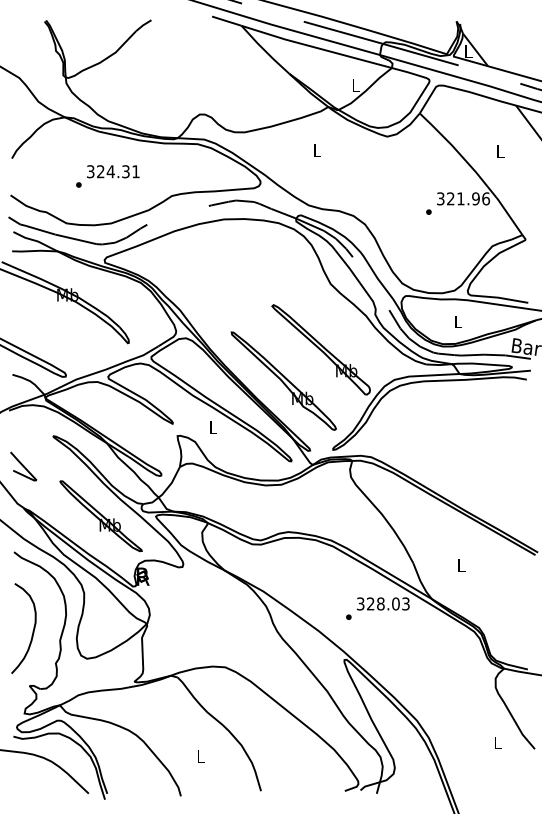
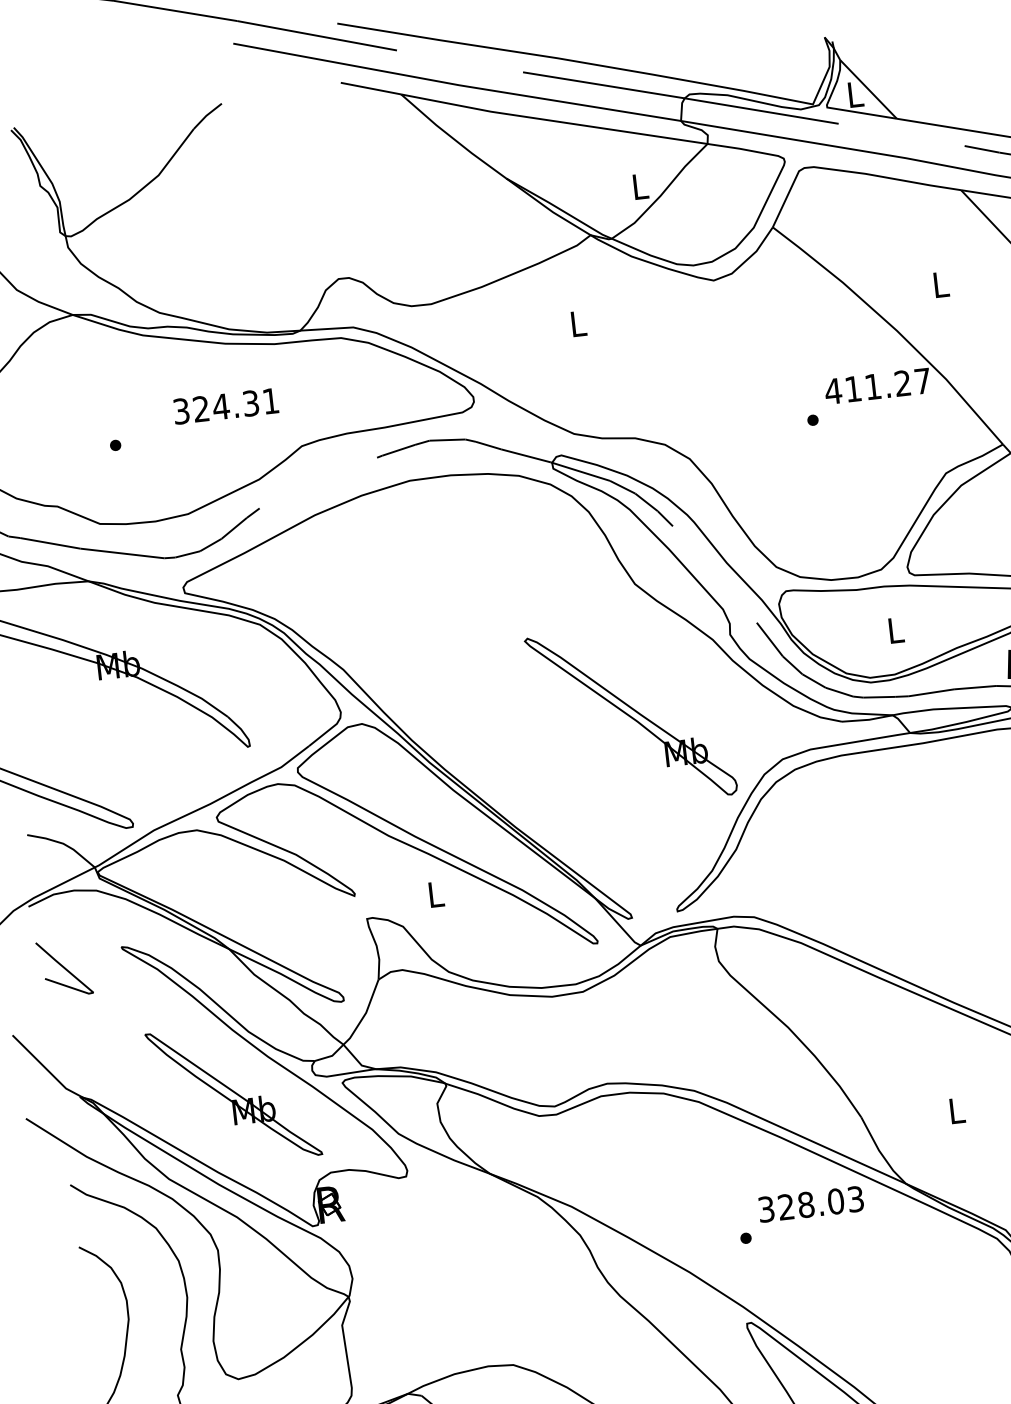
text: (113, 171) -> (226, 405), moved
text: (463, 198) -> (878, 385), 321.96 -> 411.27
part: (283, 380) -> (563, 785), removed
line: (23, 466) -> (64, 968), moved

